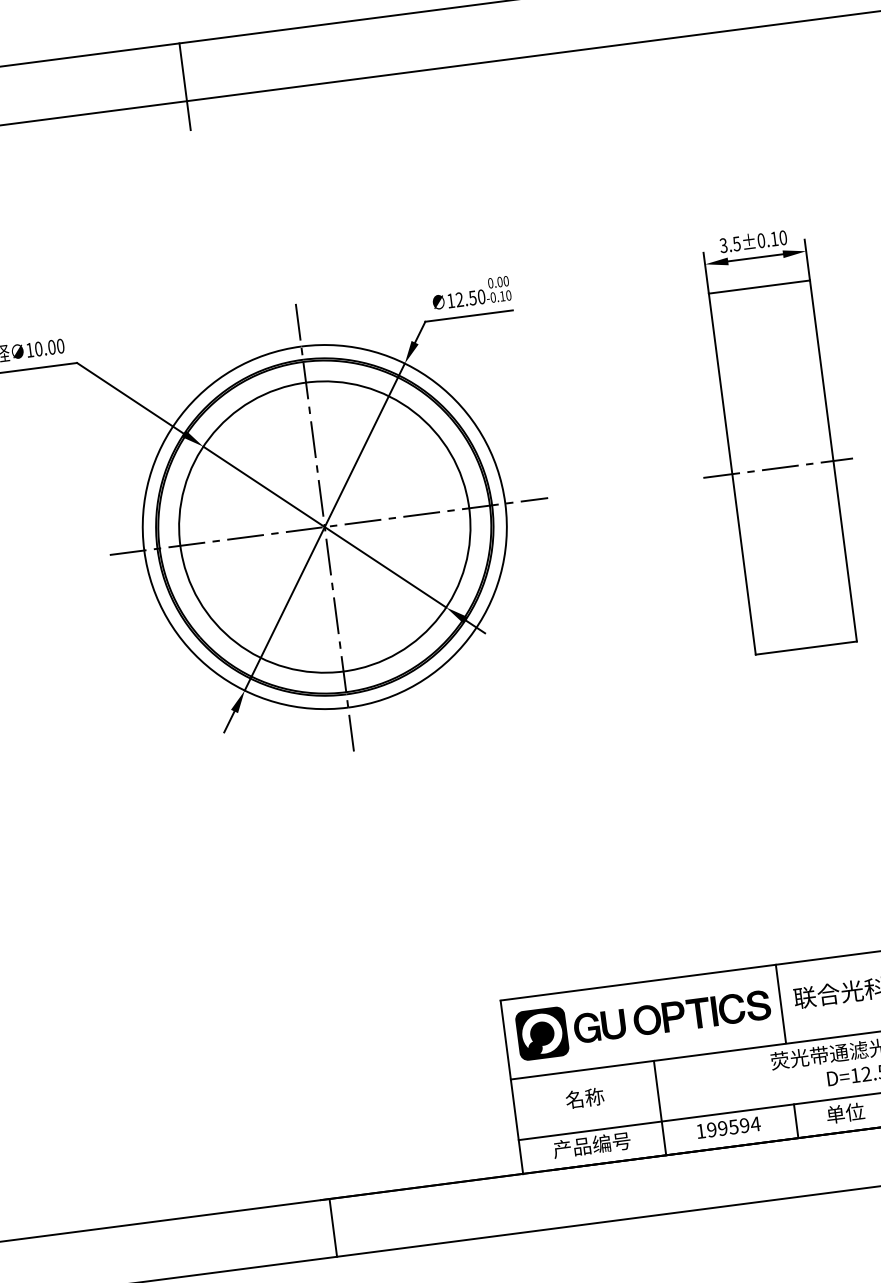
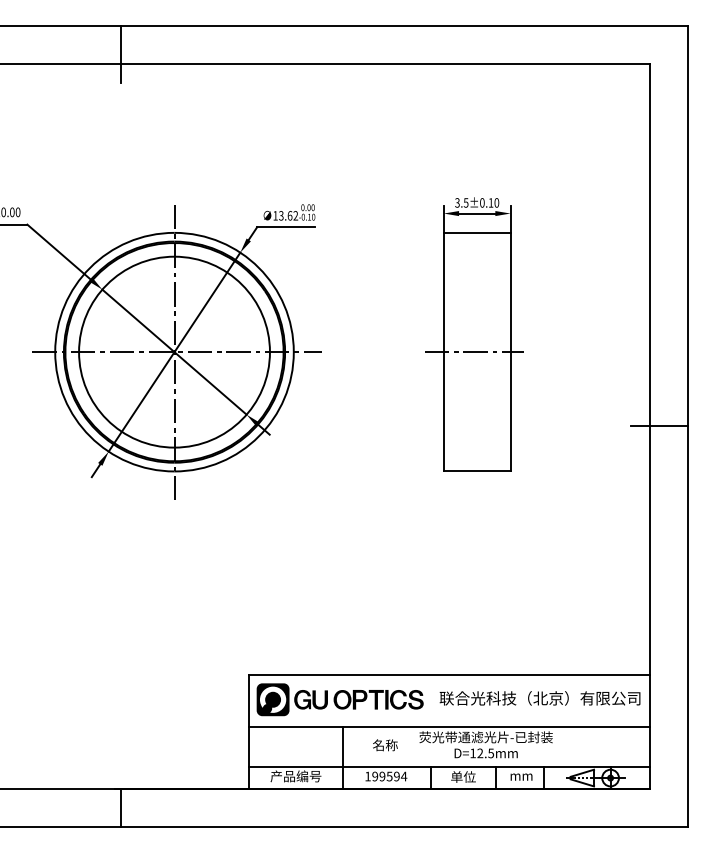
text: (470, 297) -> (288, 215), 12.50 -> 13.62
line: (780, 1003) -> (430, 700), removed
text: (585, 1098) -> (385, 745), moved

